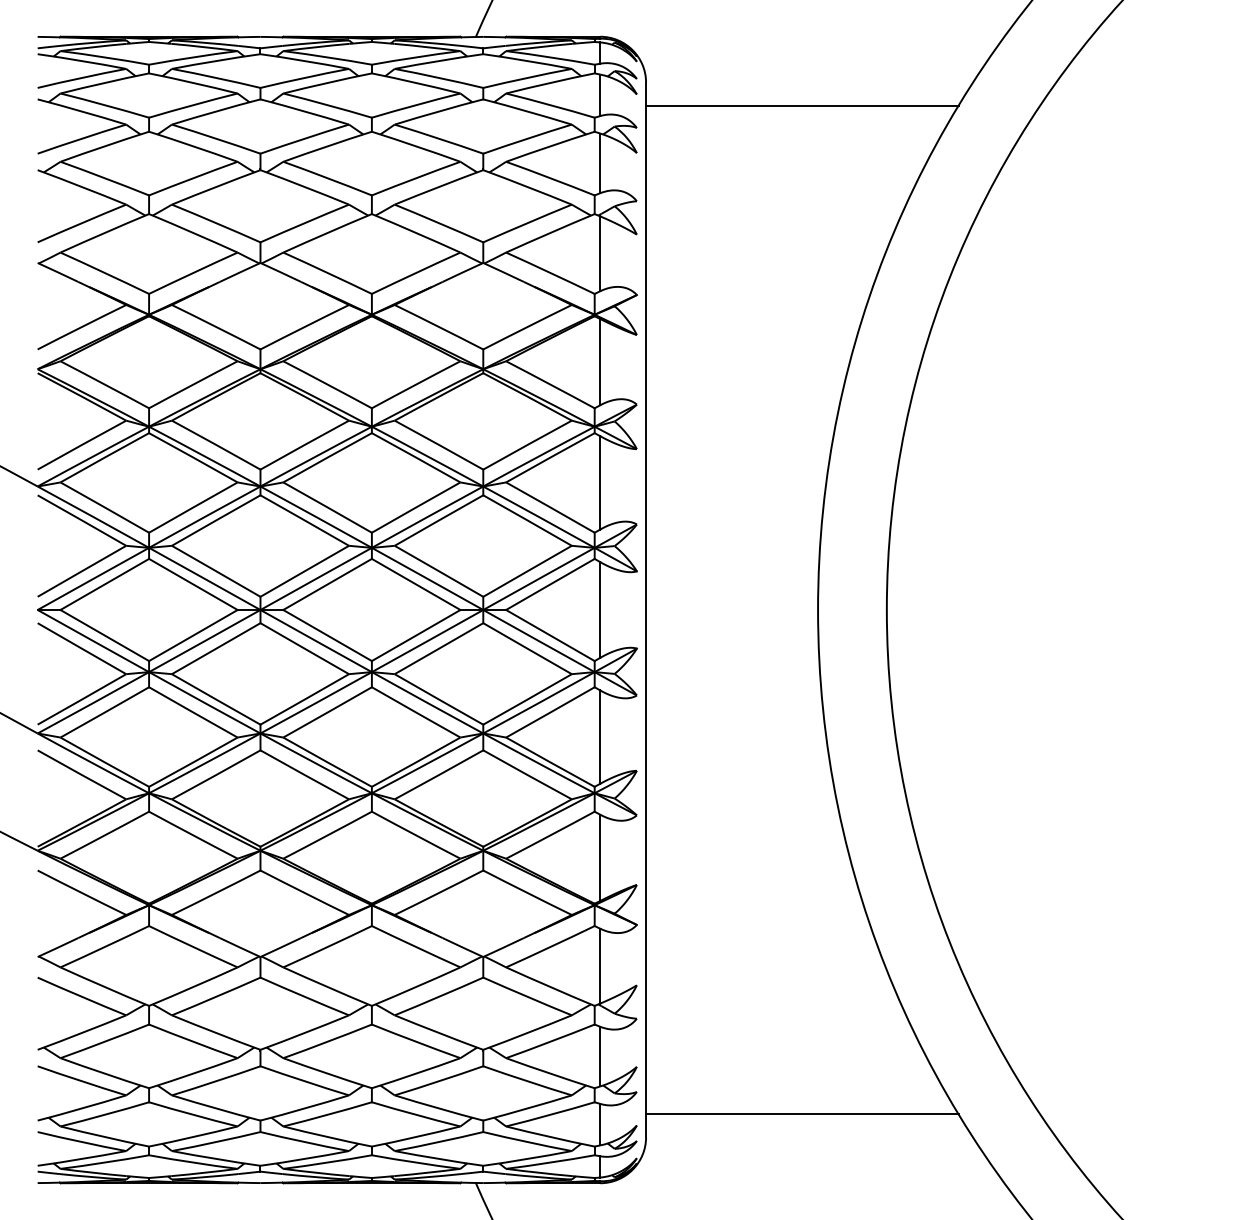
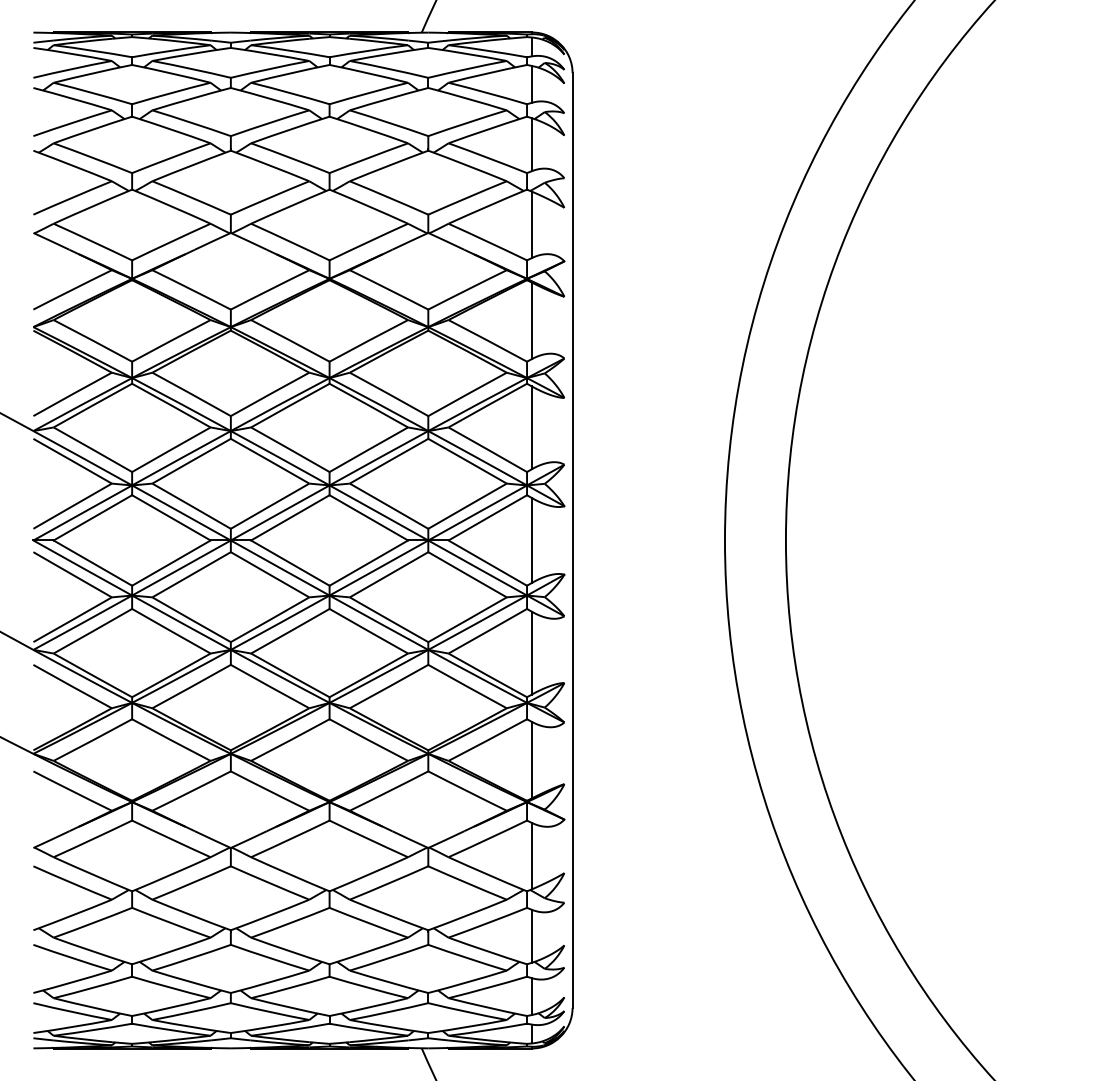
line: (801, 105) -> (710, 93), removed
line: (801, 1114) -> (710, 987), removed

